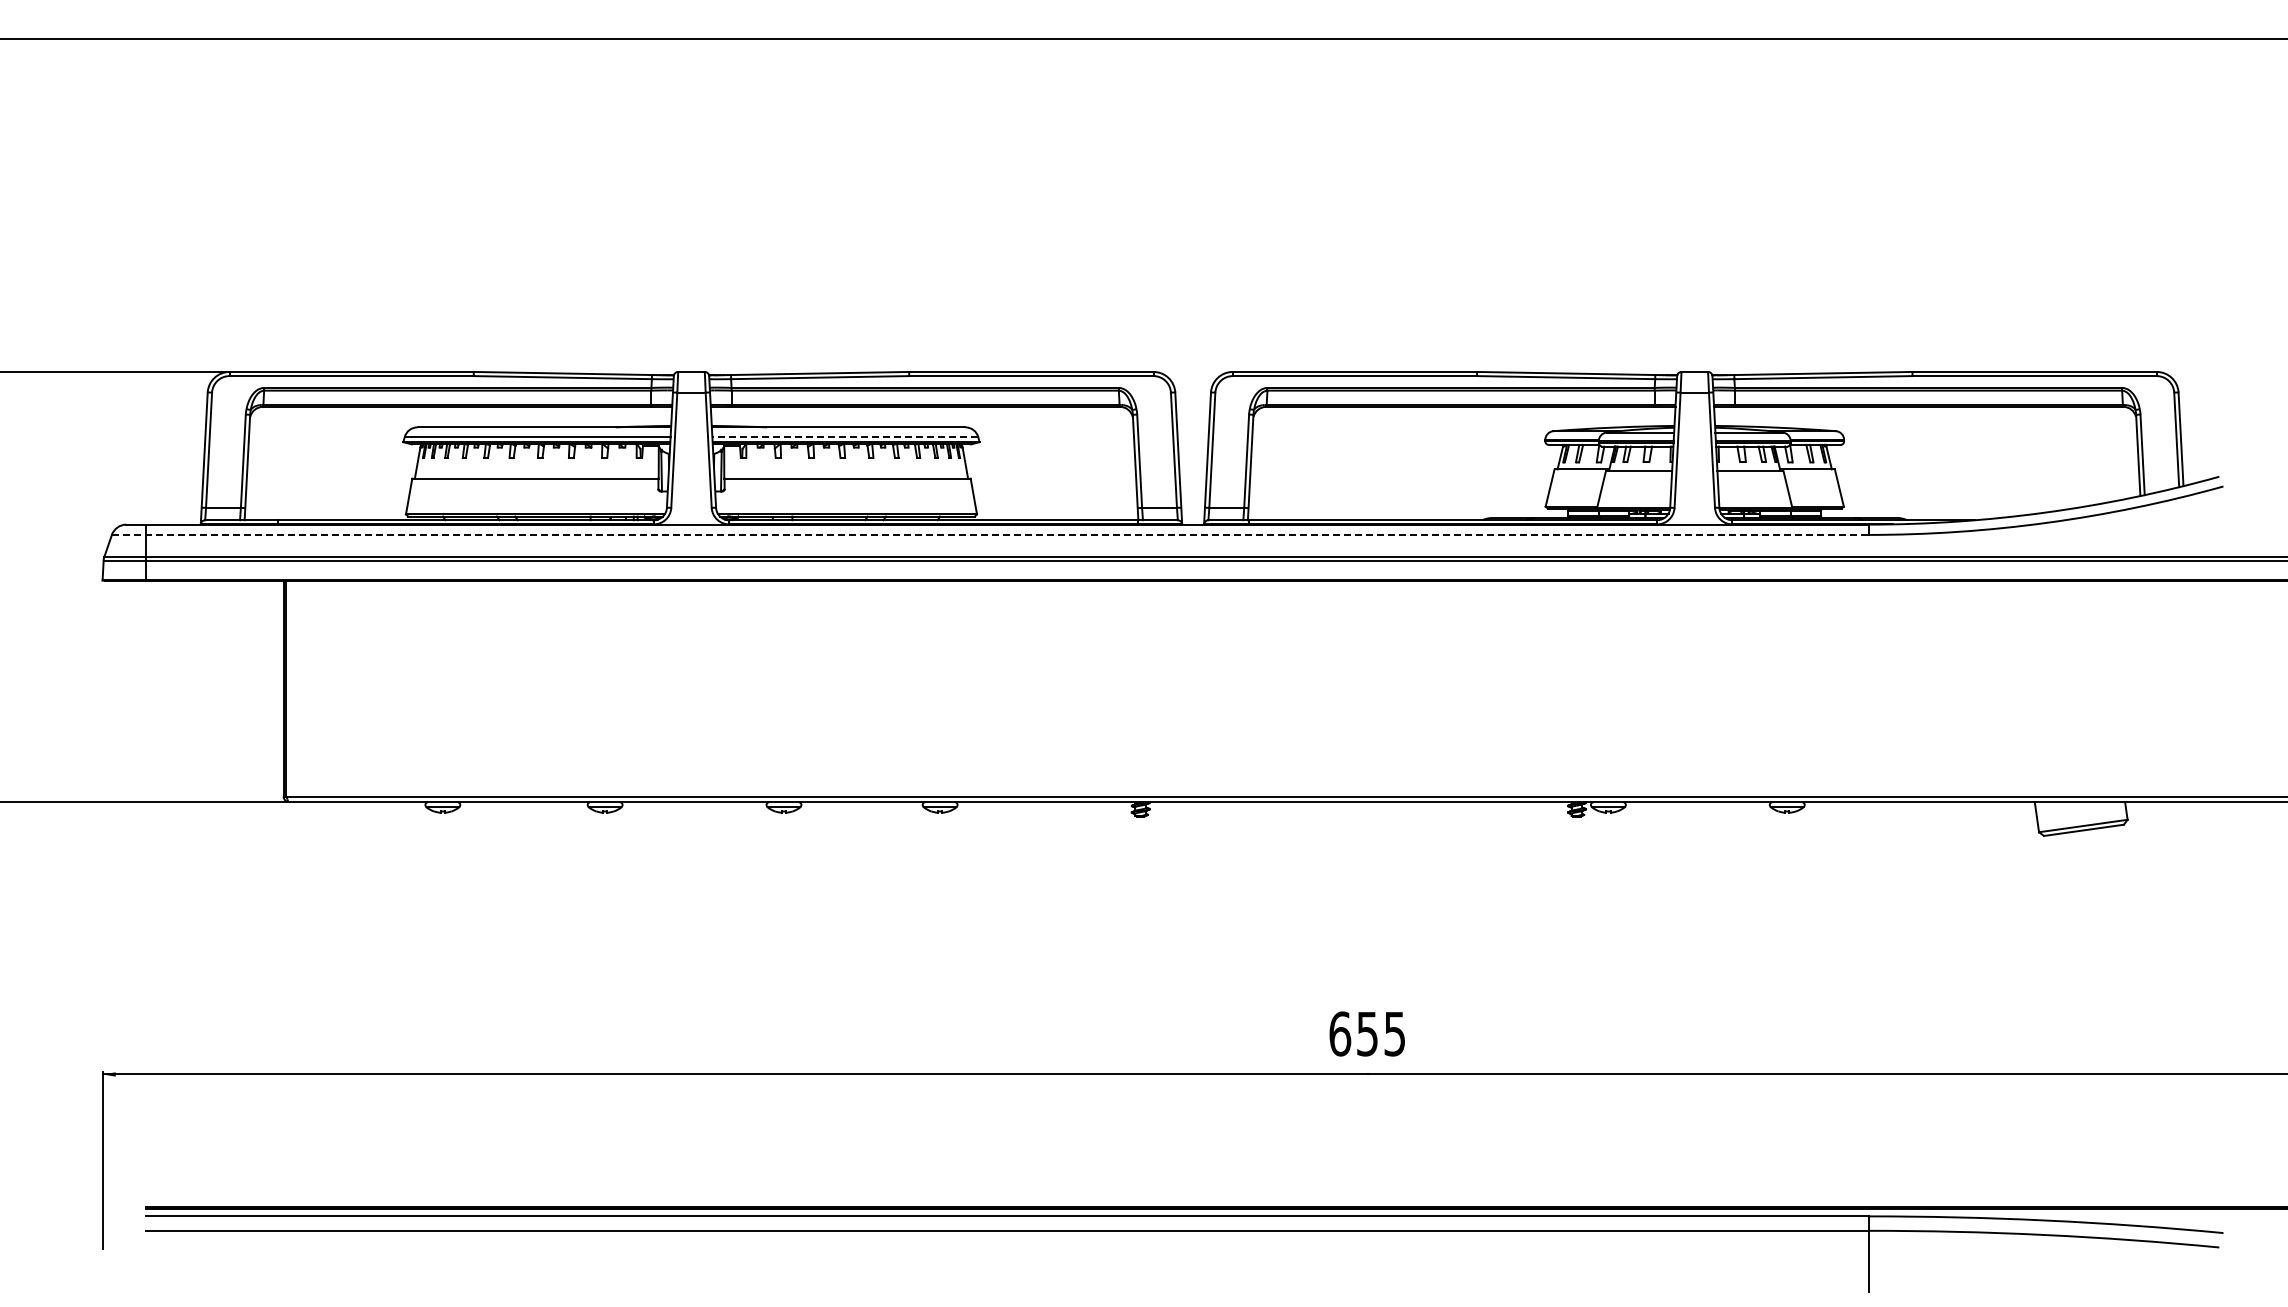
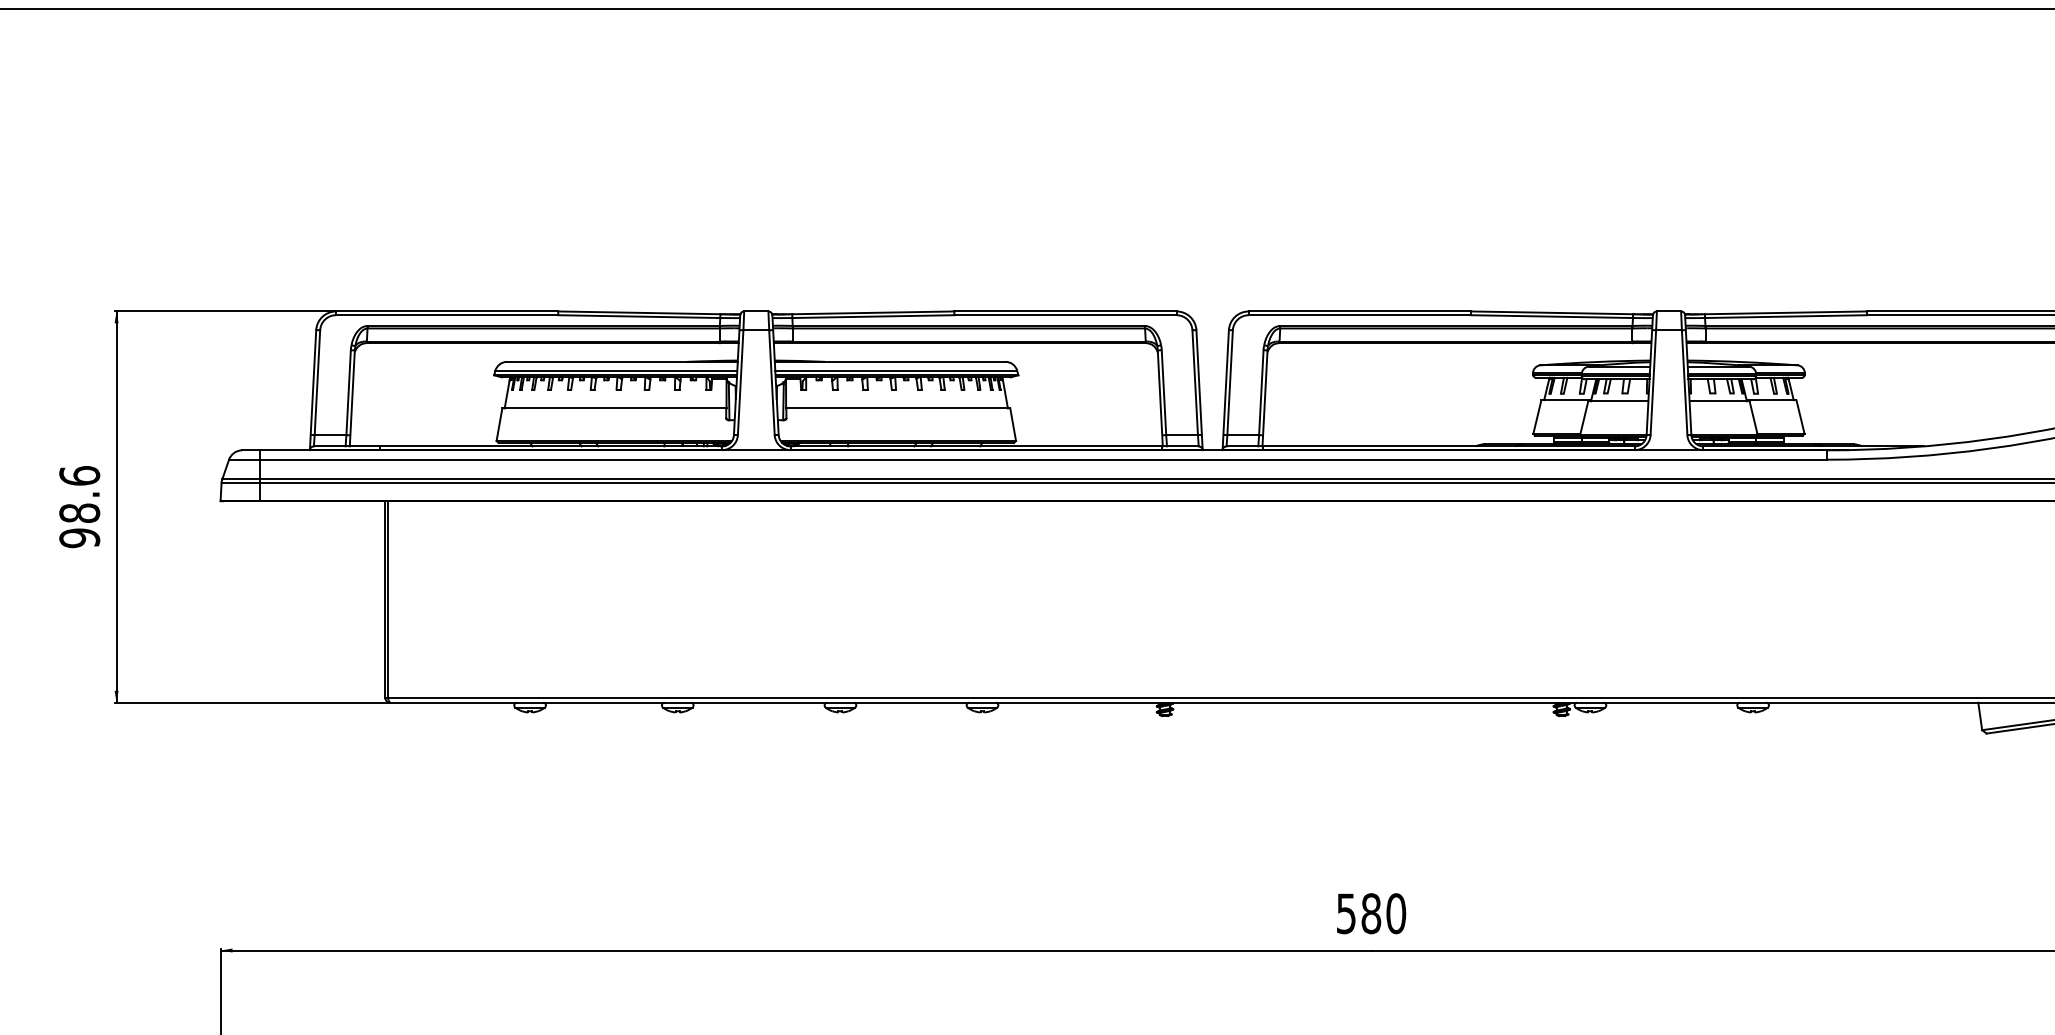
line: (845, 437) -> (896, 371), dashed -> solid
line: (990, 534) -> (1028, 459), dashed -> solid
text: (1367, 1033) -> (1371, 913), 655 -> 580

